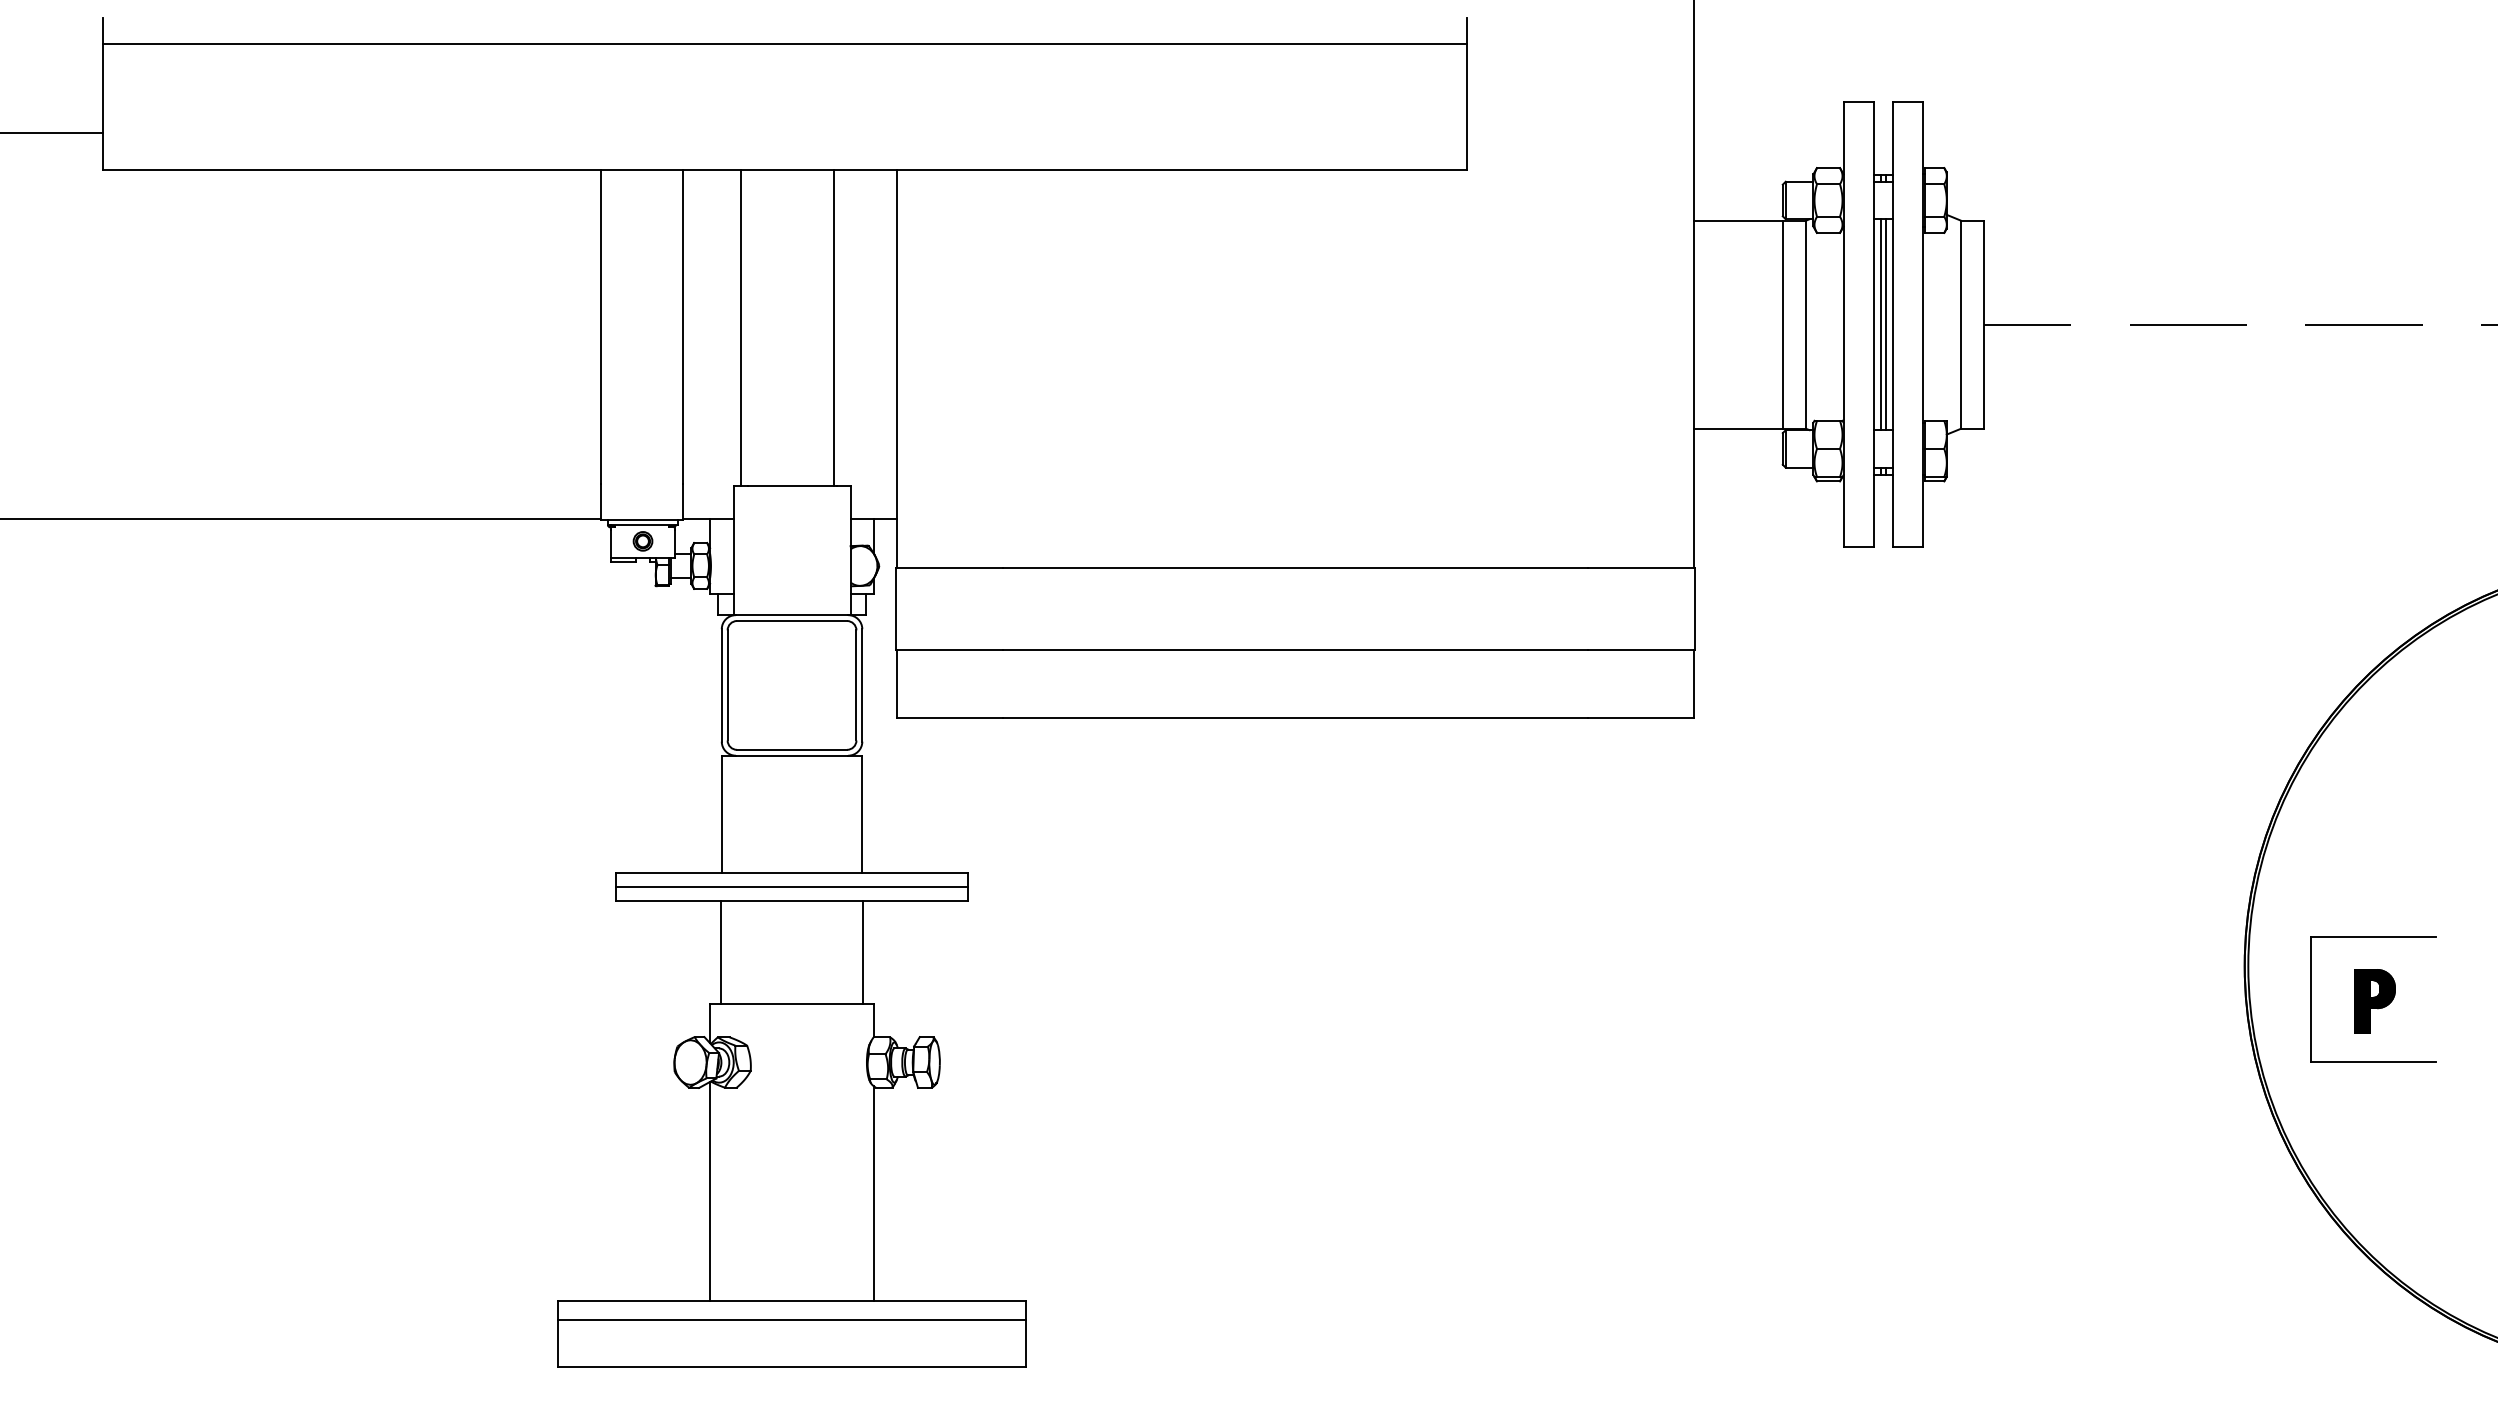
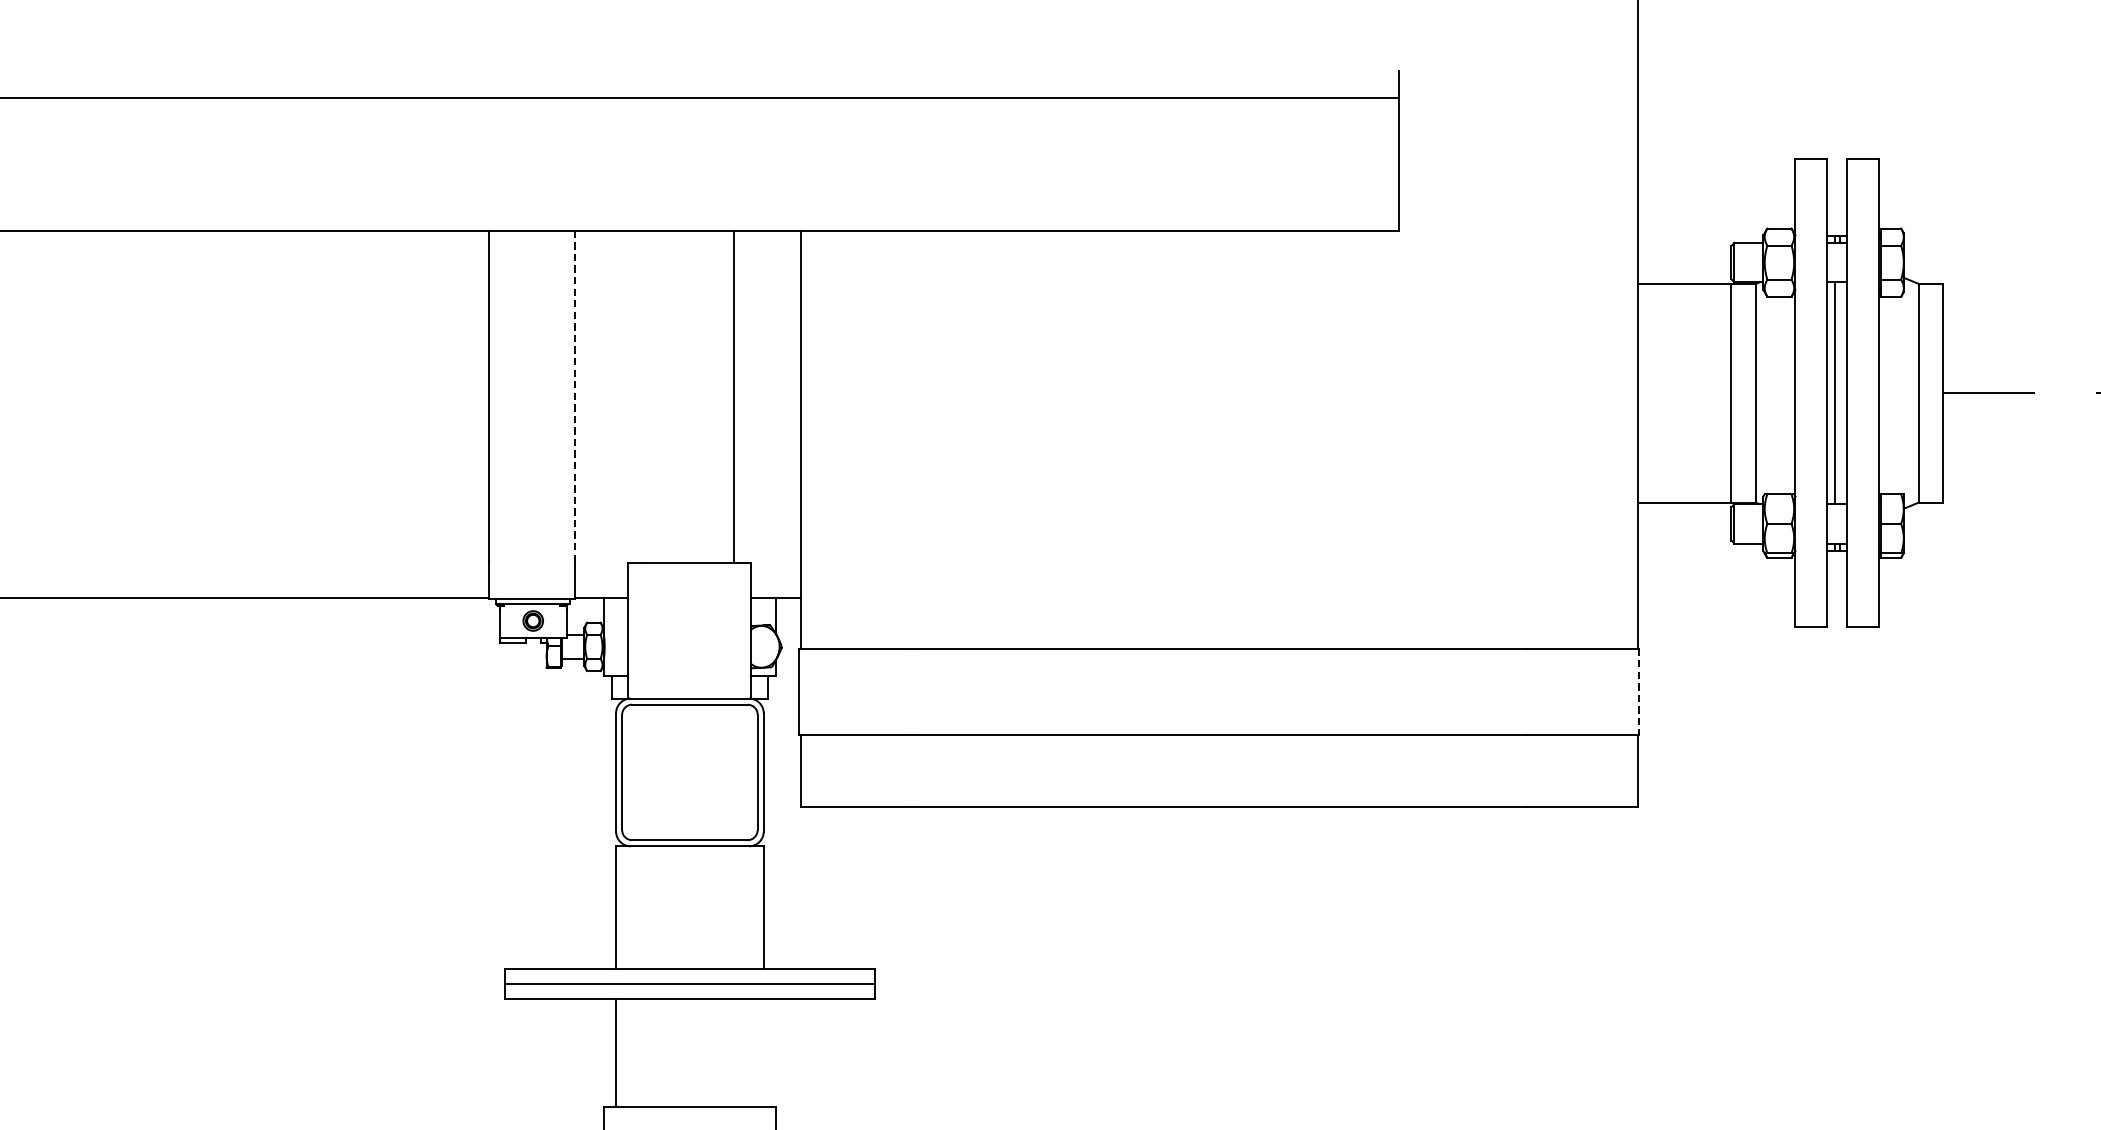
line: (1885, 324) -> (1839, 393), removed
line: (682, 327) -> (574, 396), solid -> dashed
line: (740, 328) -> (635, 397), removed
line: (1694, 608) -> (1638, 691), solid -> dashed
line: (862, 951) -> (763, 1052), removed

